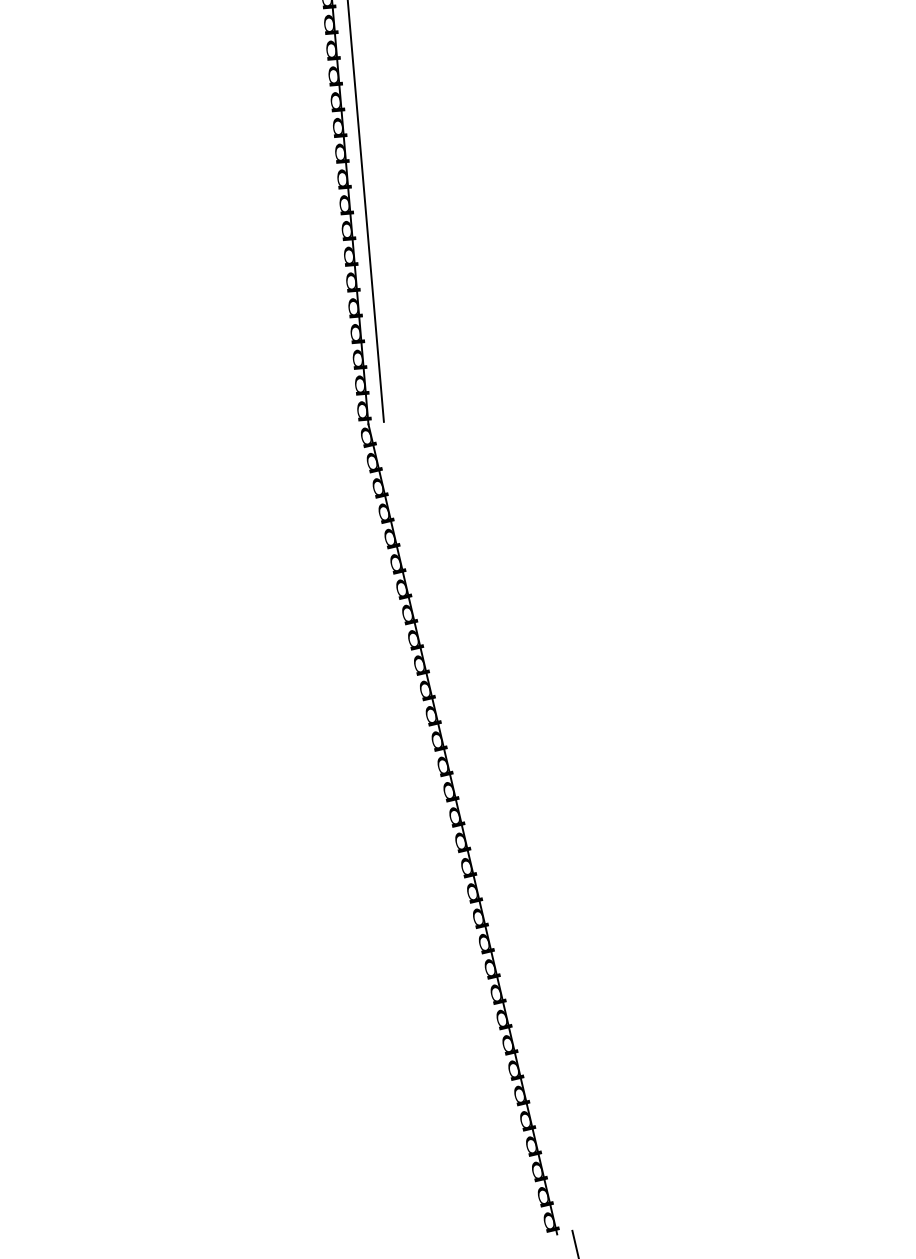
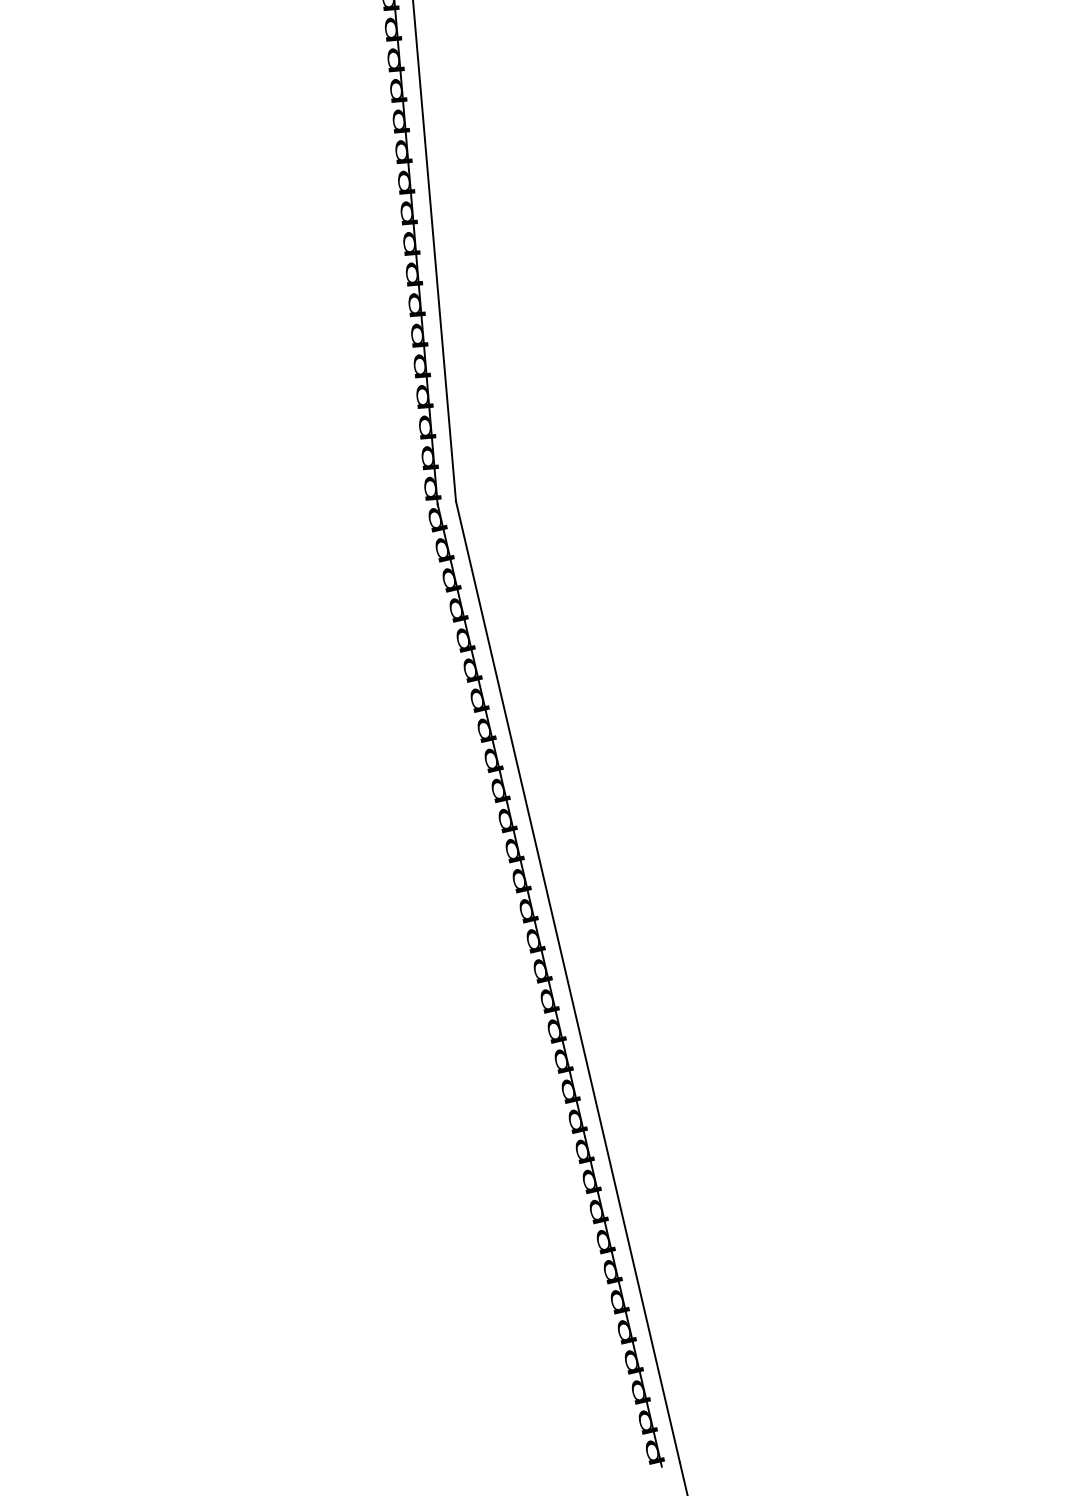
line: (477, 825) -> (567, 980), added

